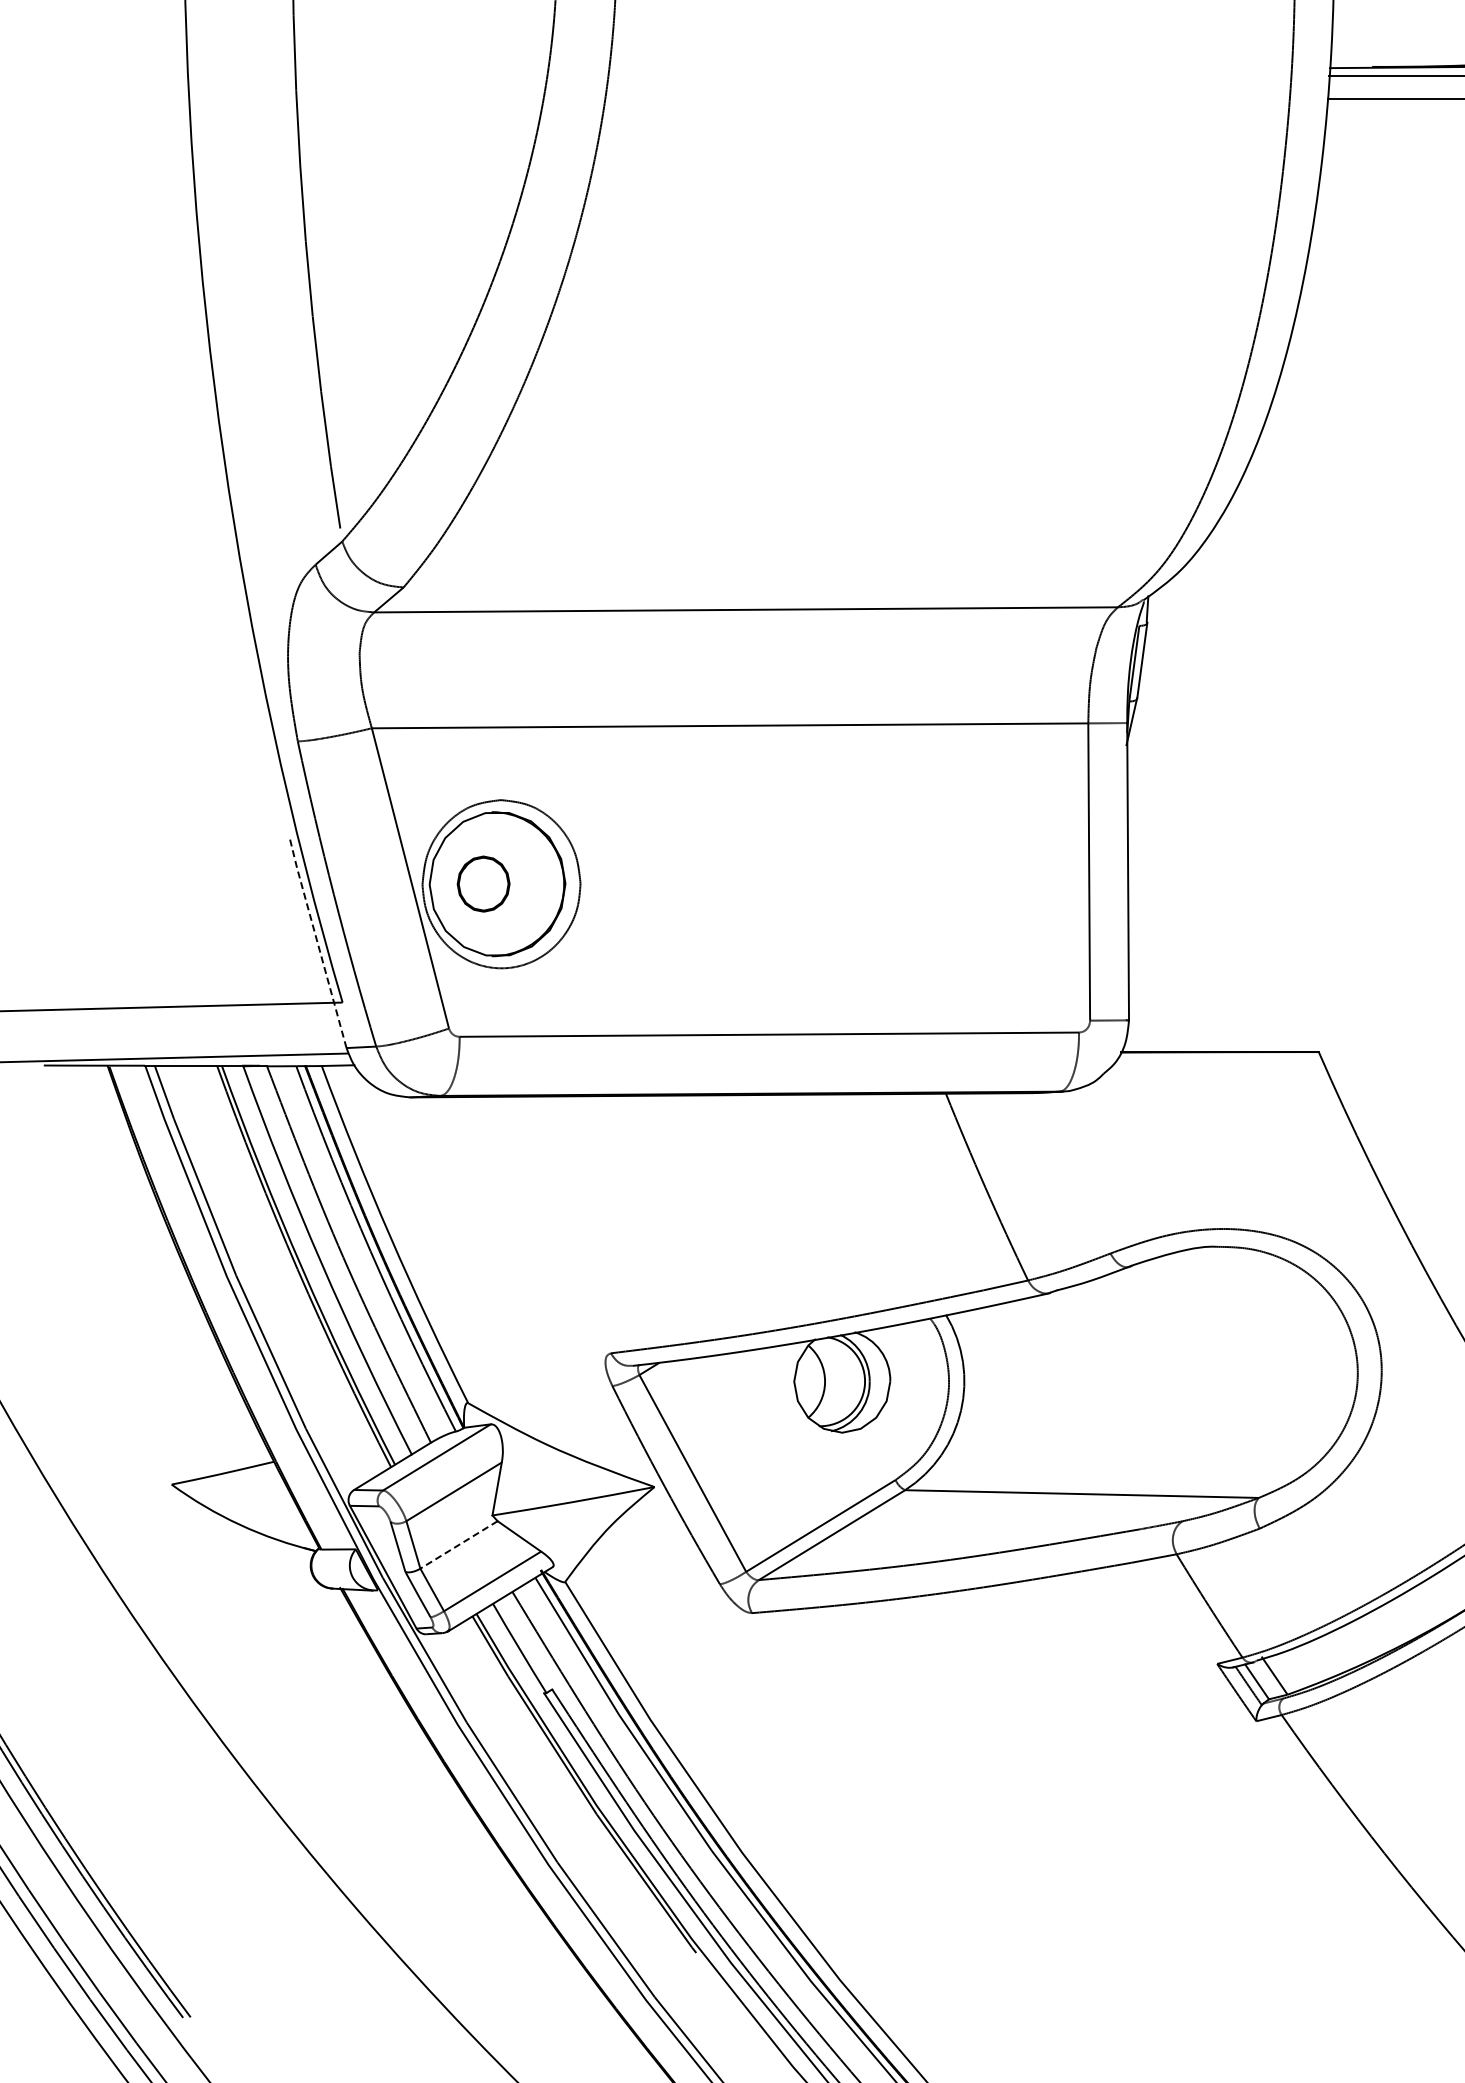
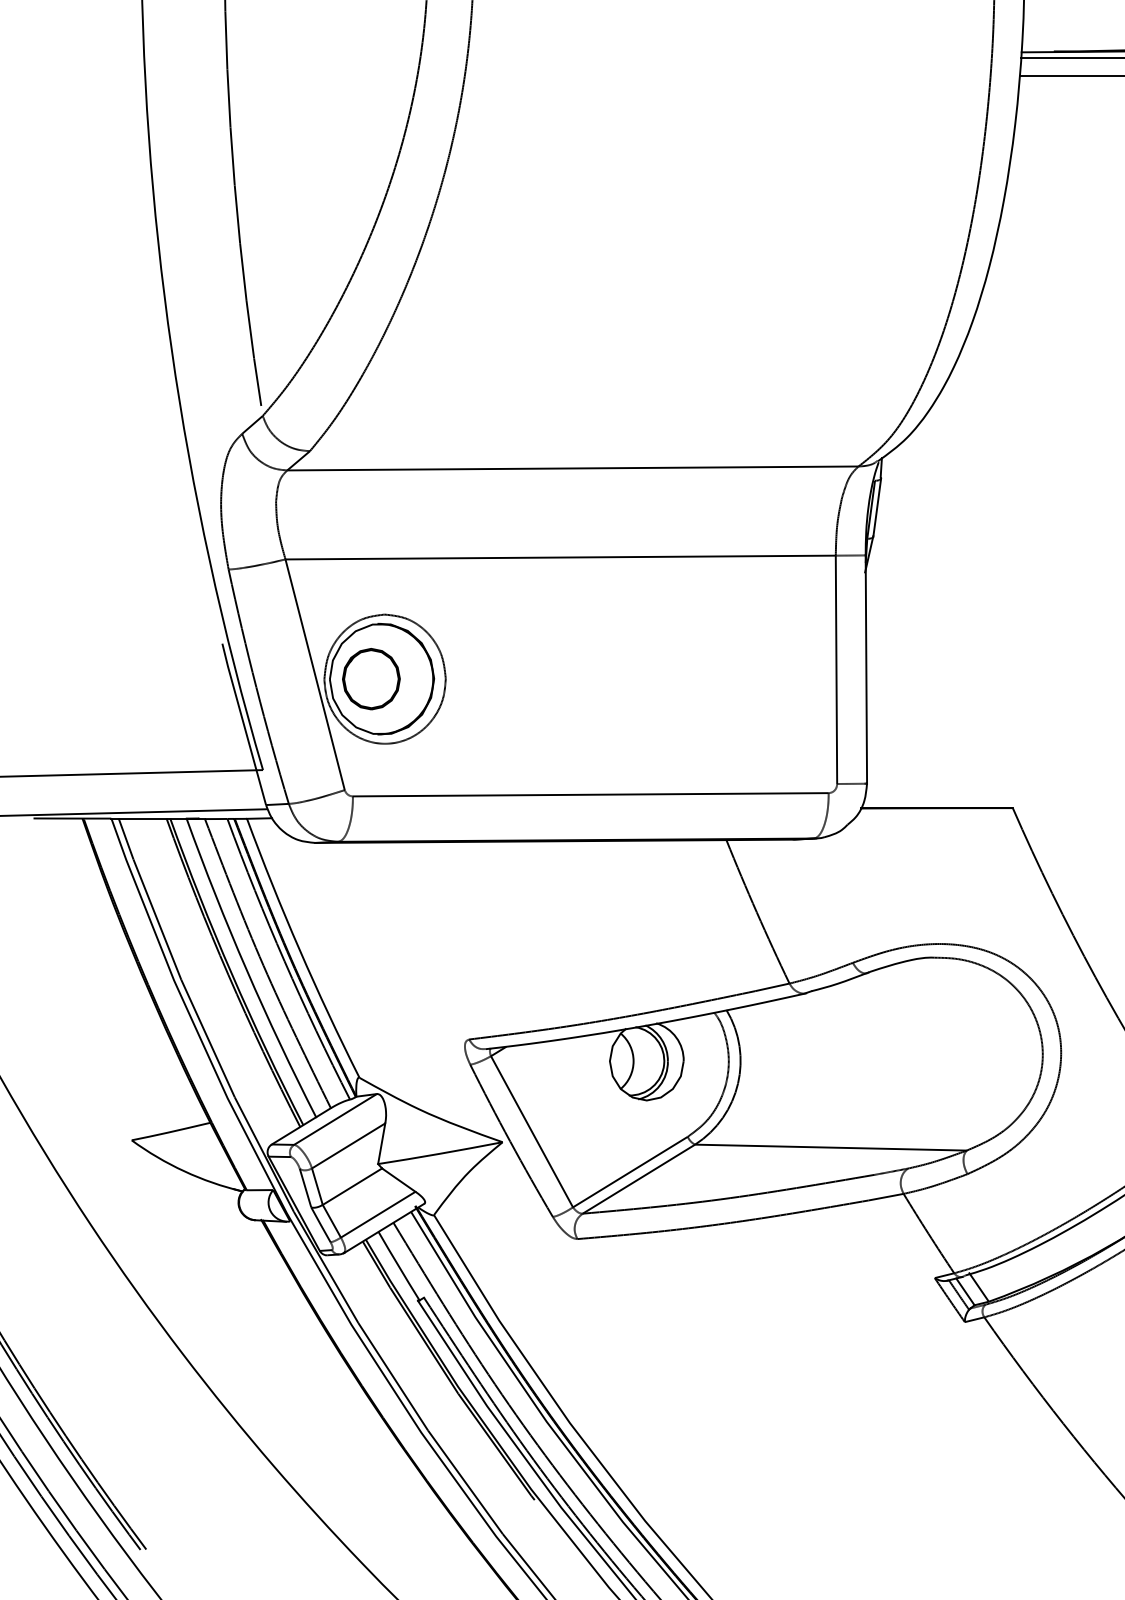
part: (483, 883) -> (371, 678), size x1.43
line: (317, 942) -> (243, 723), dashed -> solid
line: (458, 1545) -> (352, 1187), dashed -> solid

